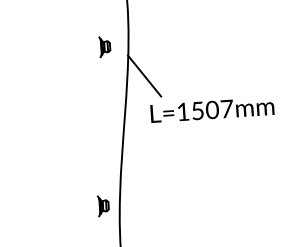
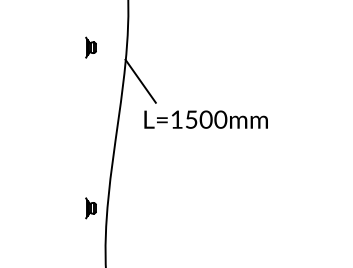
part: (104, 46) -> (90, 47), moved
text: (226, 108) -> (220, 119), L=1507mm -> L=1500mm

